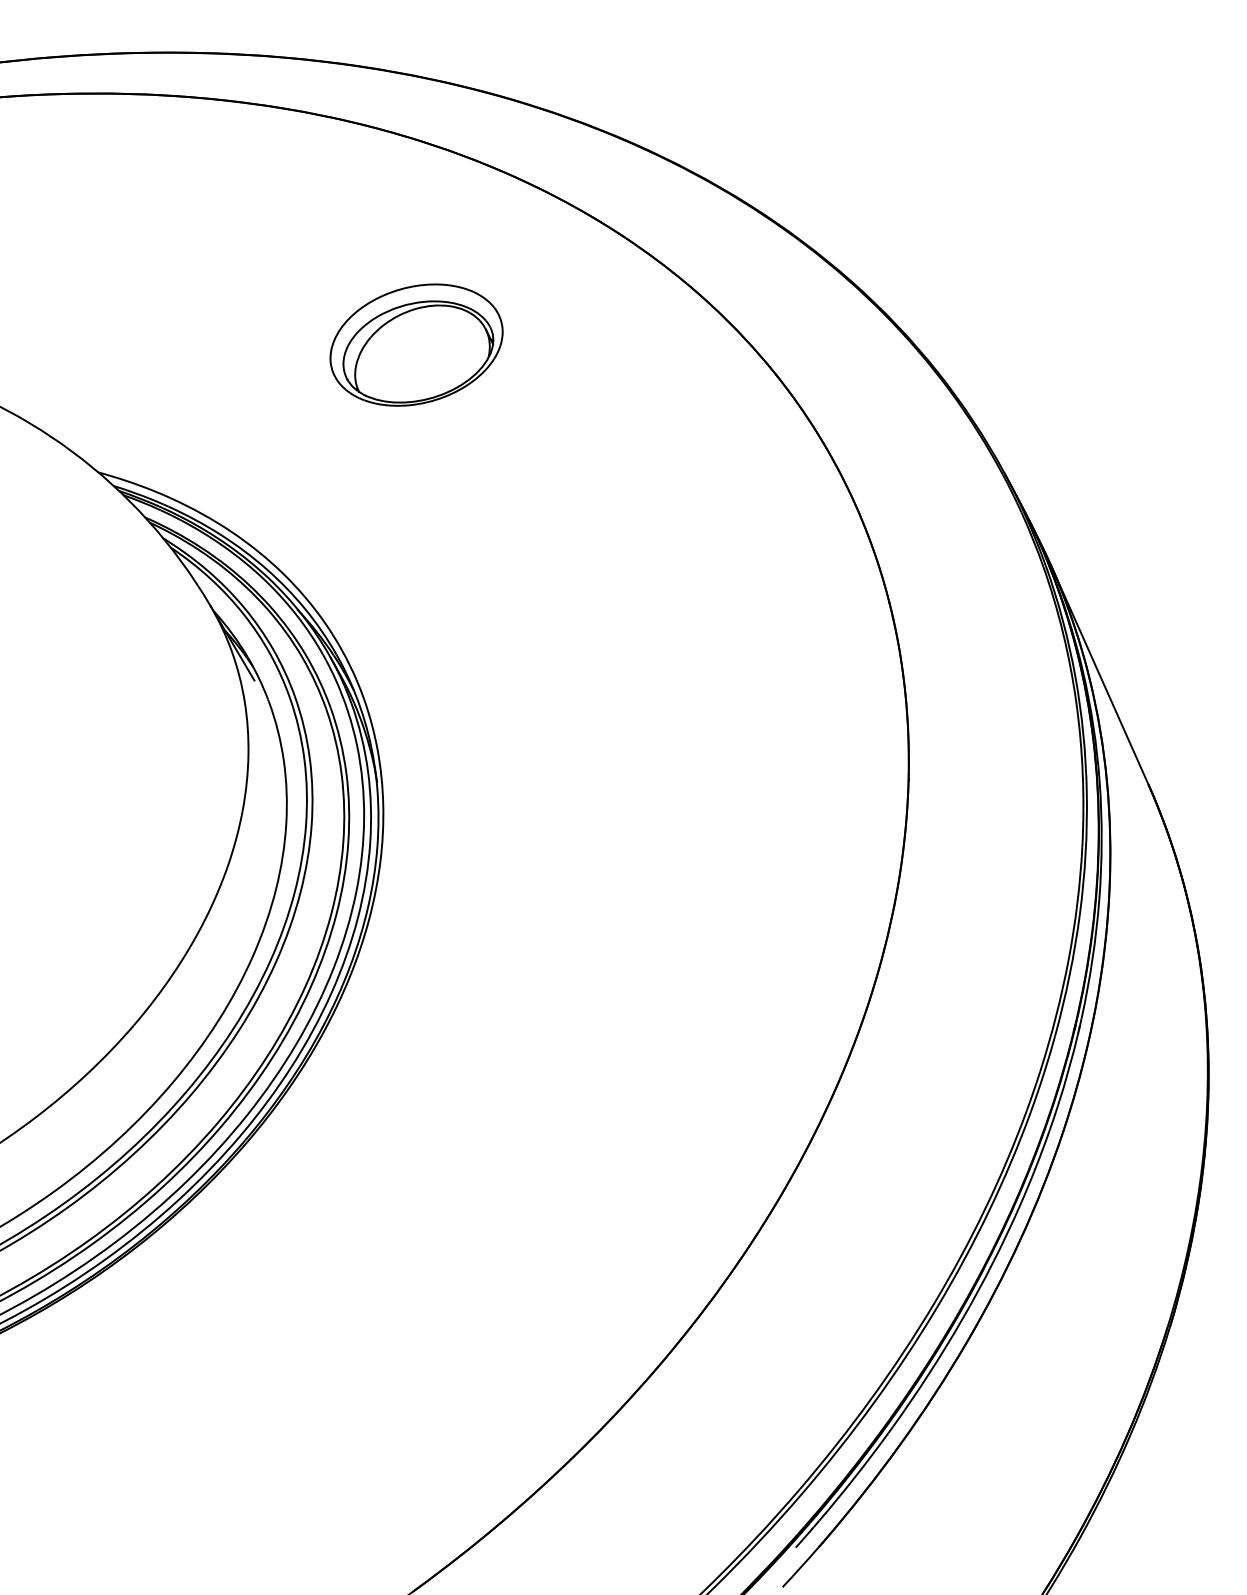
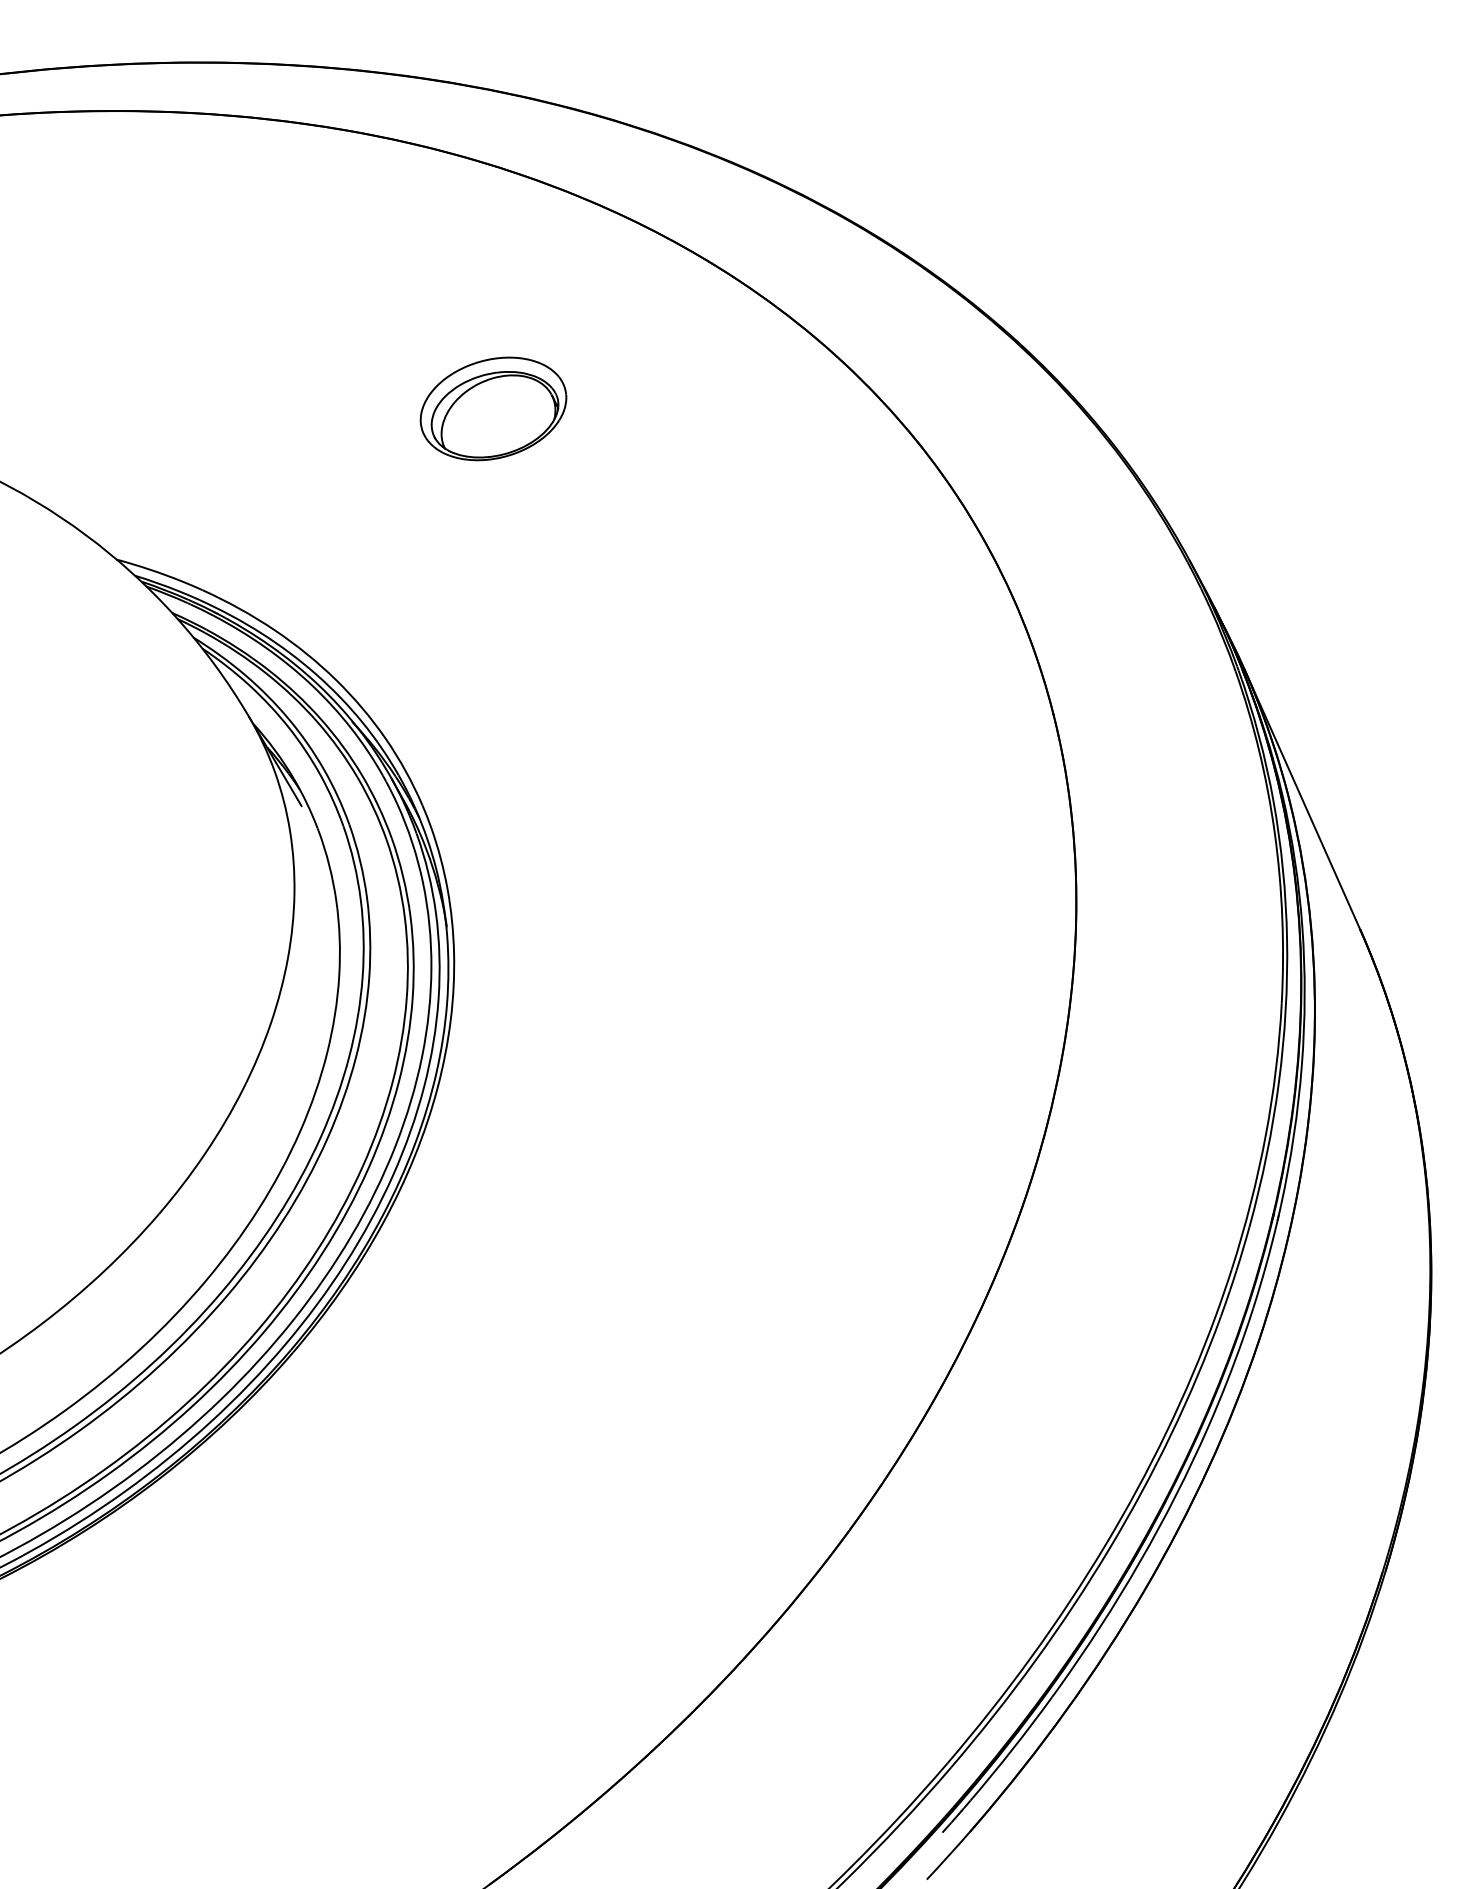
part: (416, 344) -> (493, 408), size x0.71

